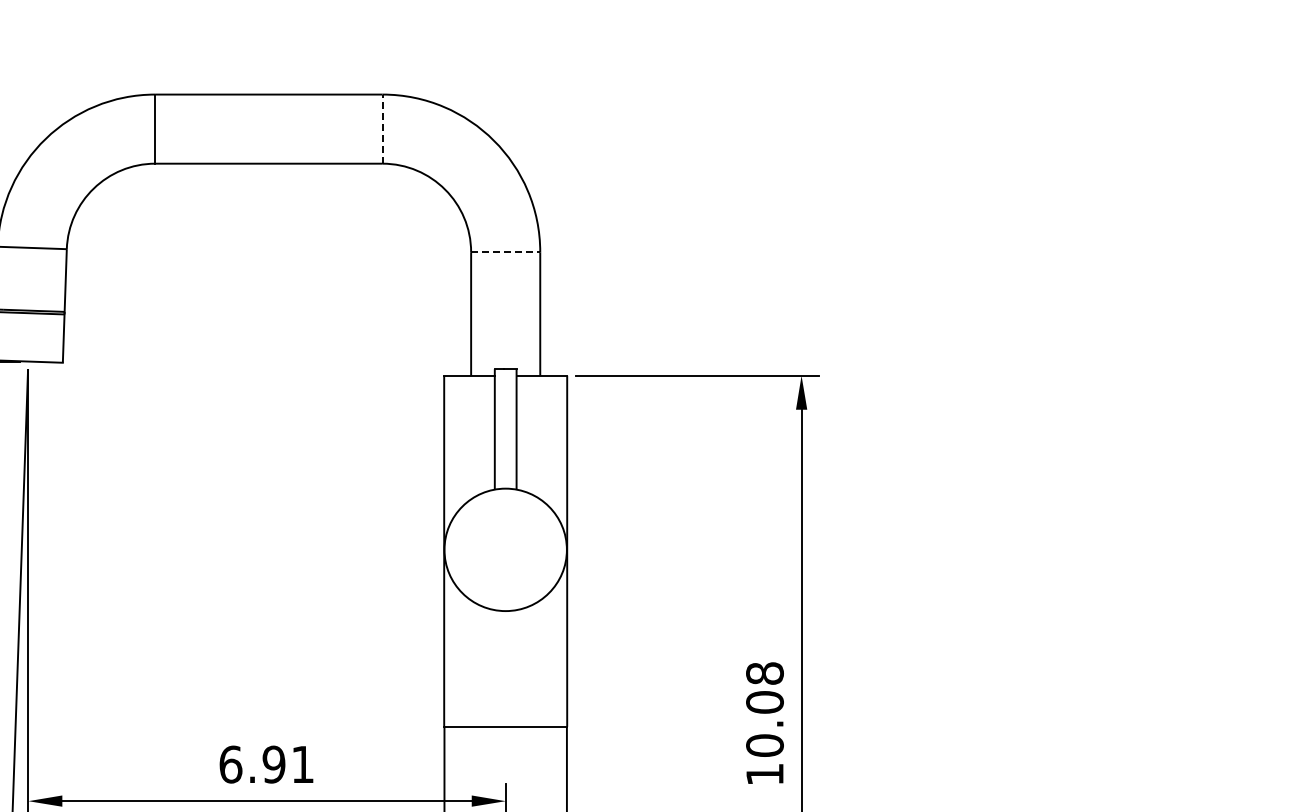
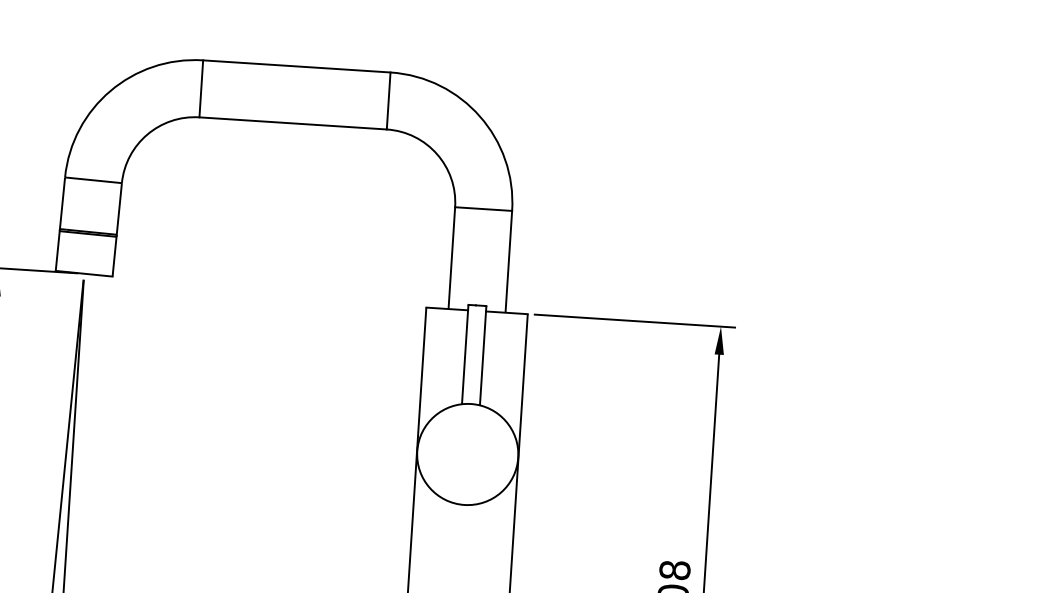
line: (382, 129) -> (388, 101), dashed -> solid
line: (505, 252) -> (483, 209), dashed -> solid

